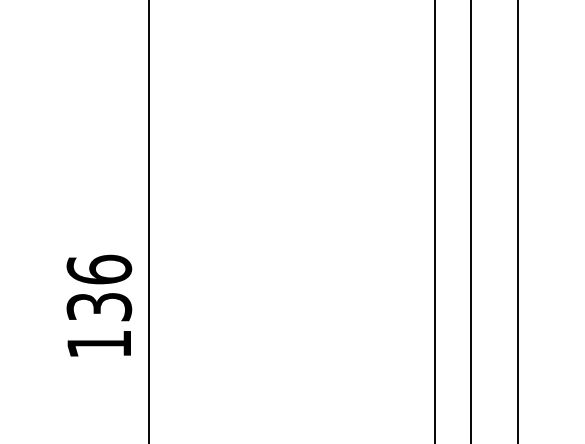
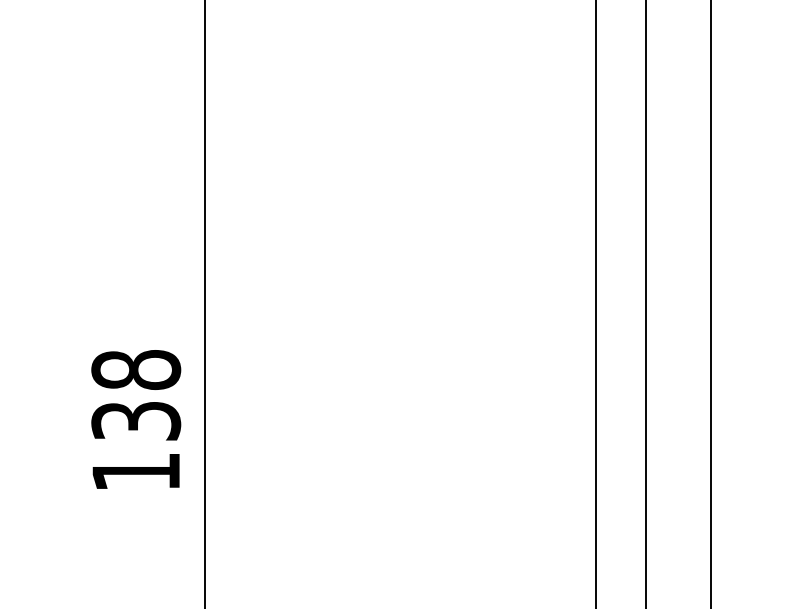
text: (99, 269) -> (136, 369), 136 -> 138

